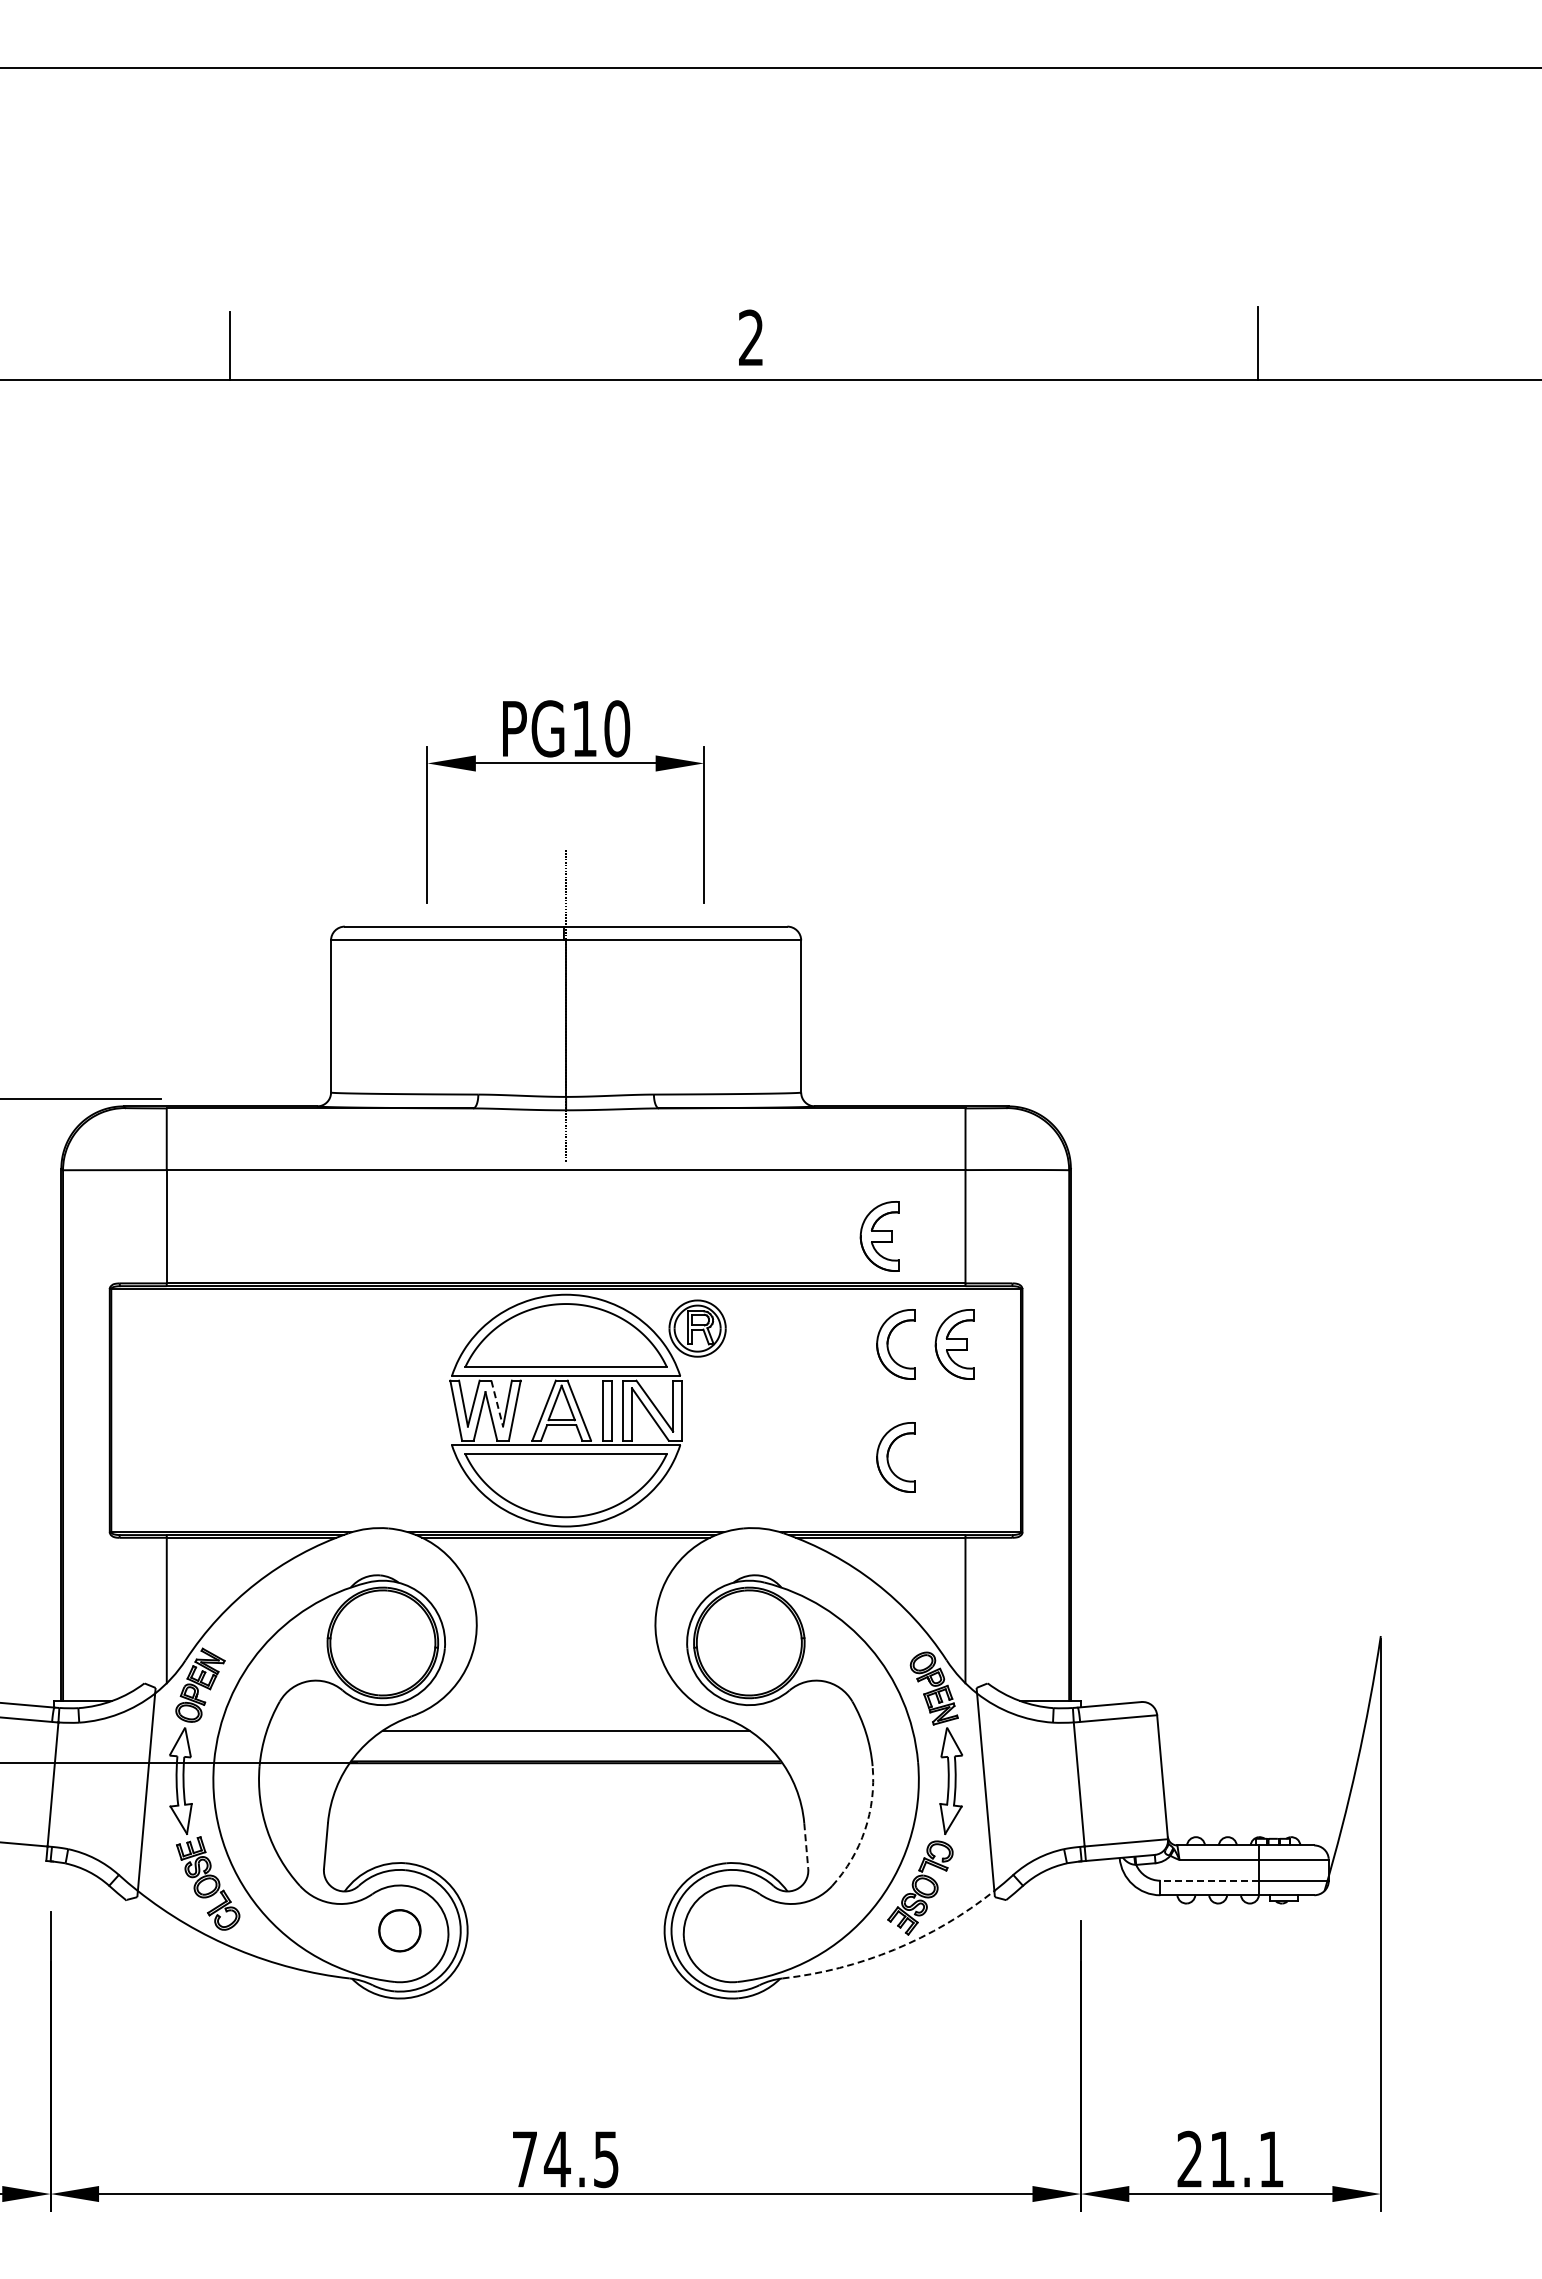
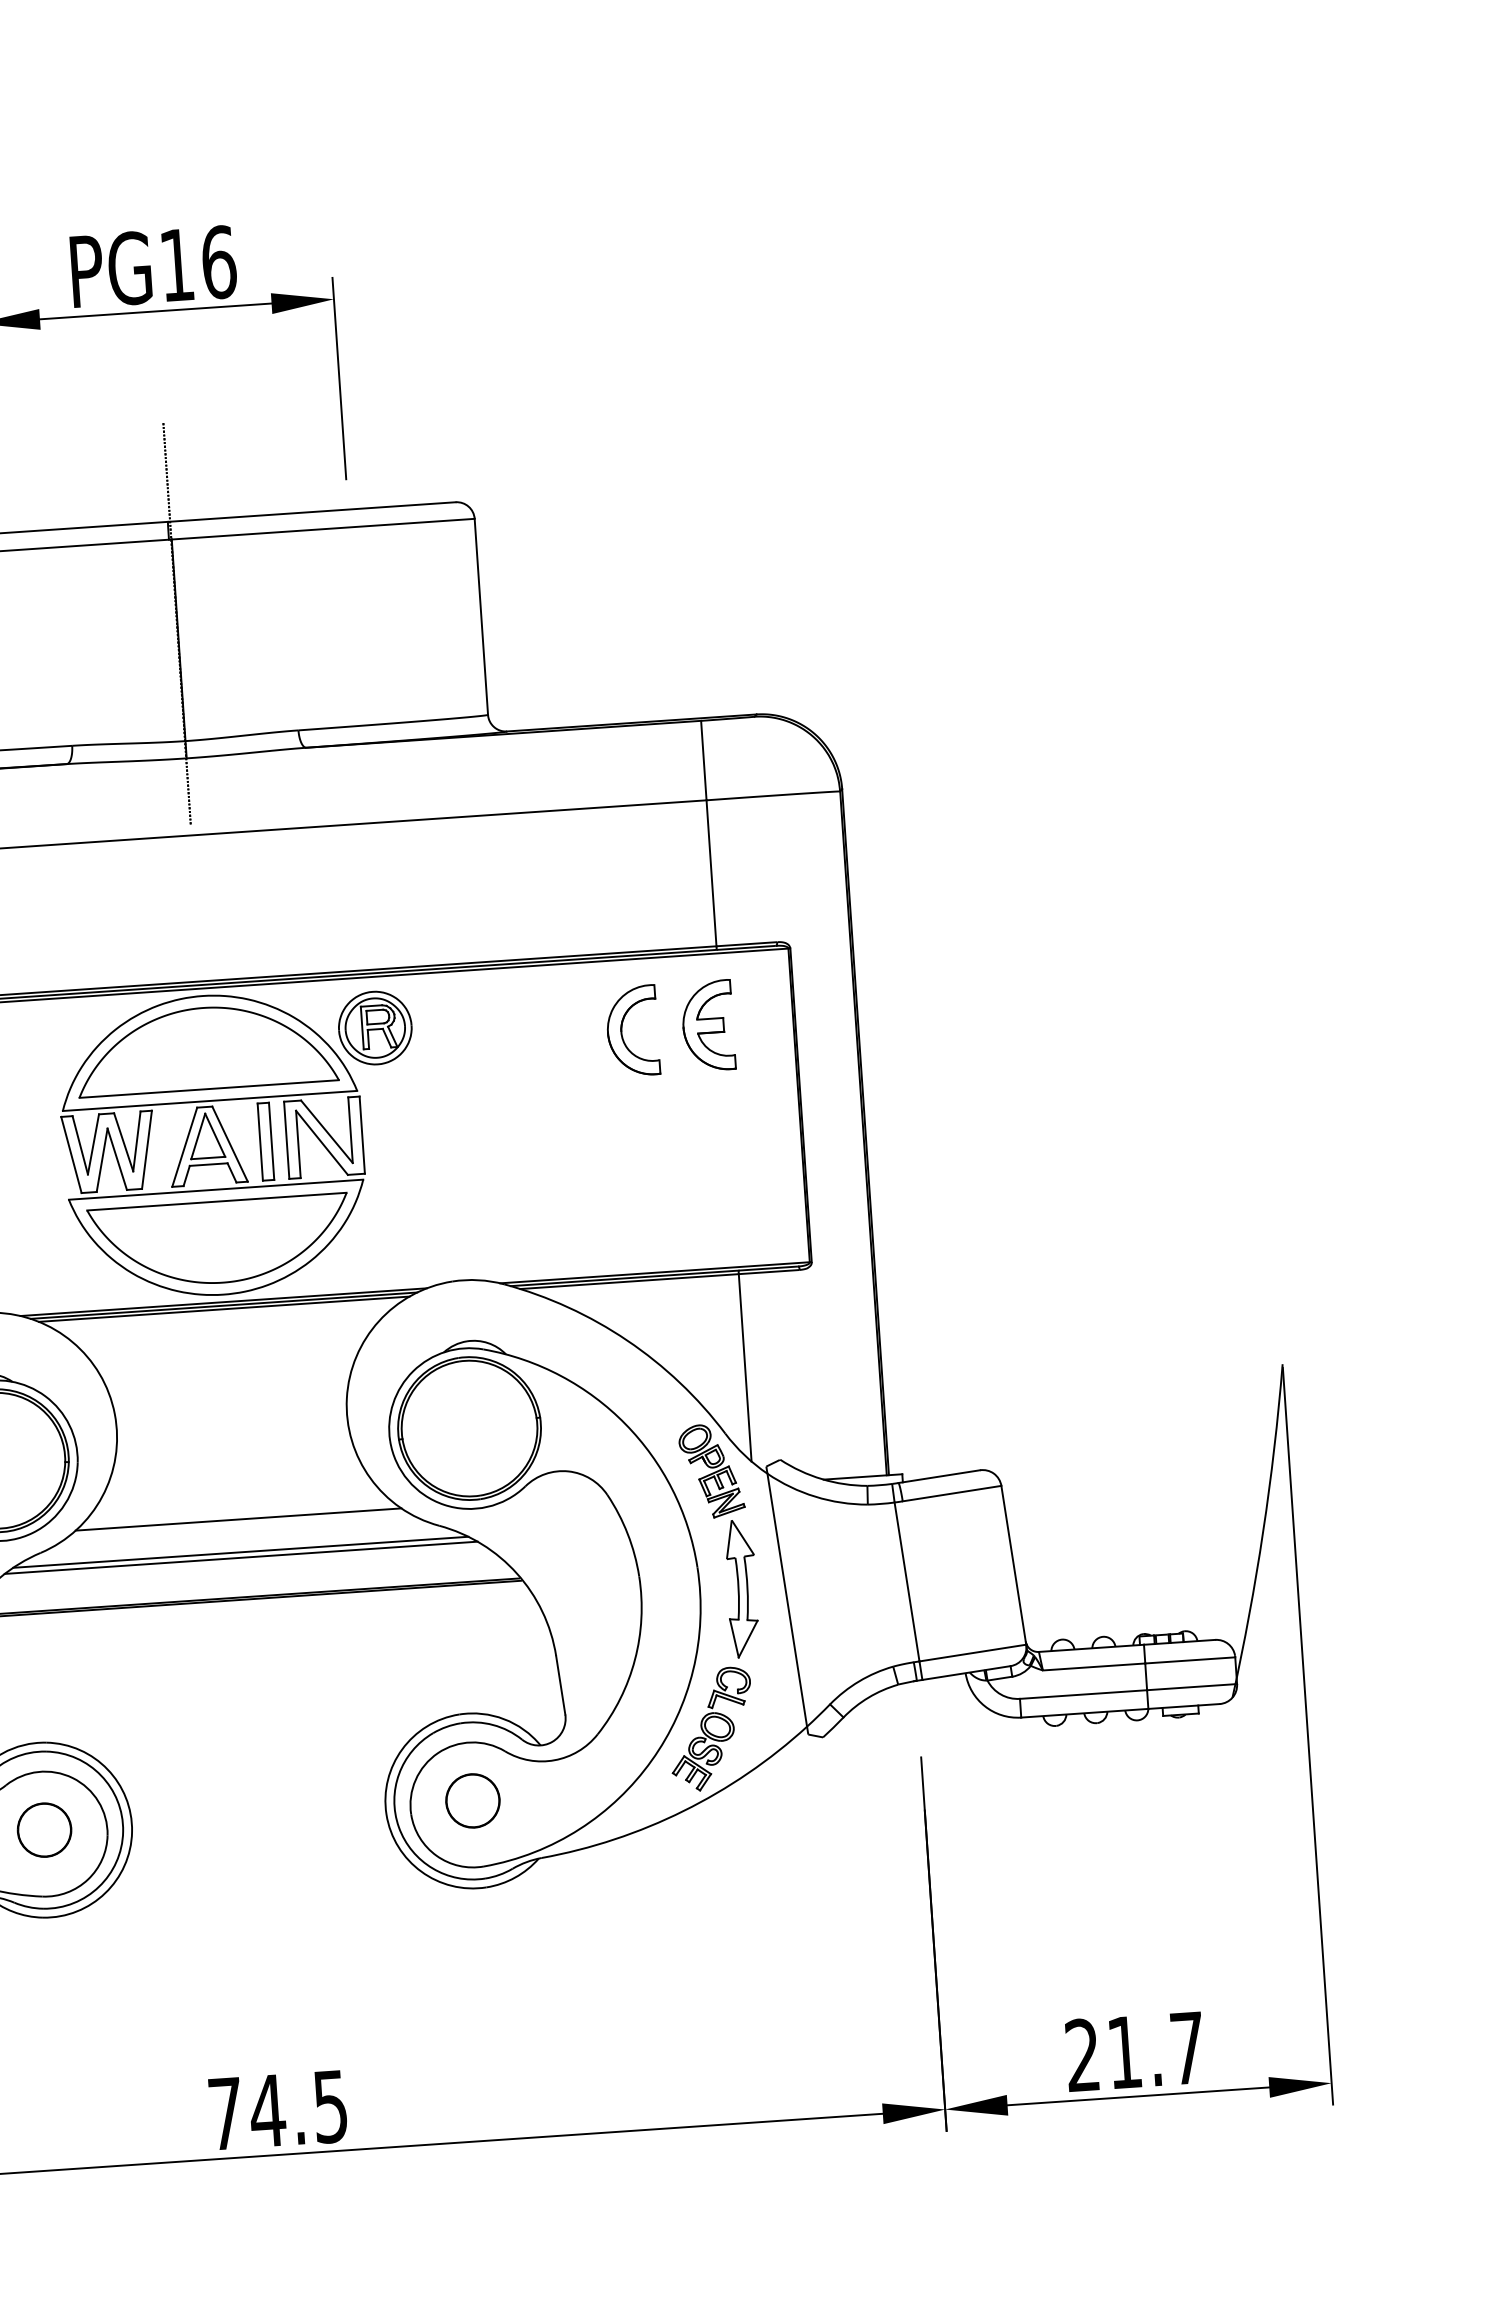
text: (617, 728) -> (219, 261), PG10 -> PG16
part: (879, 1236) -> (601, 893), removed
line: (497, 1403) -> (124, 1142), dashed -> solid
part: (888, 1457) -> (632, 1177), removed
line: (565, 1701) -> (237, 1520), added
line: (565, 1726) -> (240, 1552), added
arc: (864, 1830) -> (634, 1660), dashed -> solid
line: (806, 1846) -> (561, 1685), dashed -> solid
line: (1209, 1880) -> (1083, 1694), dashed -> solid
part: (731, 1930) -> (471, 1800), added
arc: (894, 1949) -> (683, 1810), dashed -> solid
text: (1271, 2159) -> (1187, 2048), 21.1 -> 21.7

